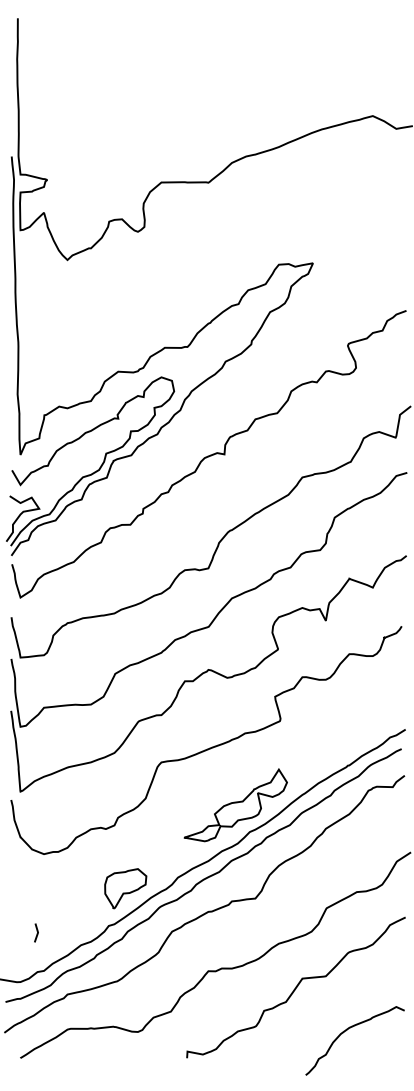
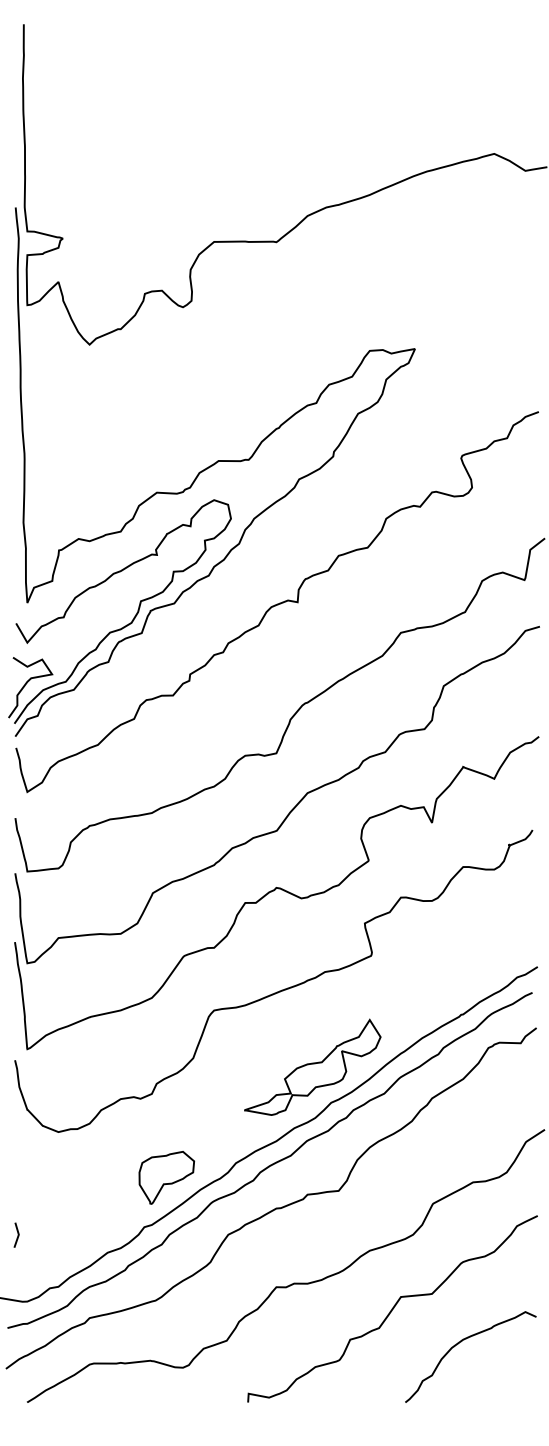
line: (36, 931) -> (16, 1233), moved
curve: (346, 1031) -> (459, 1344), moved

